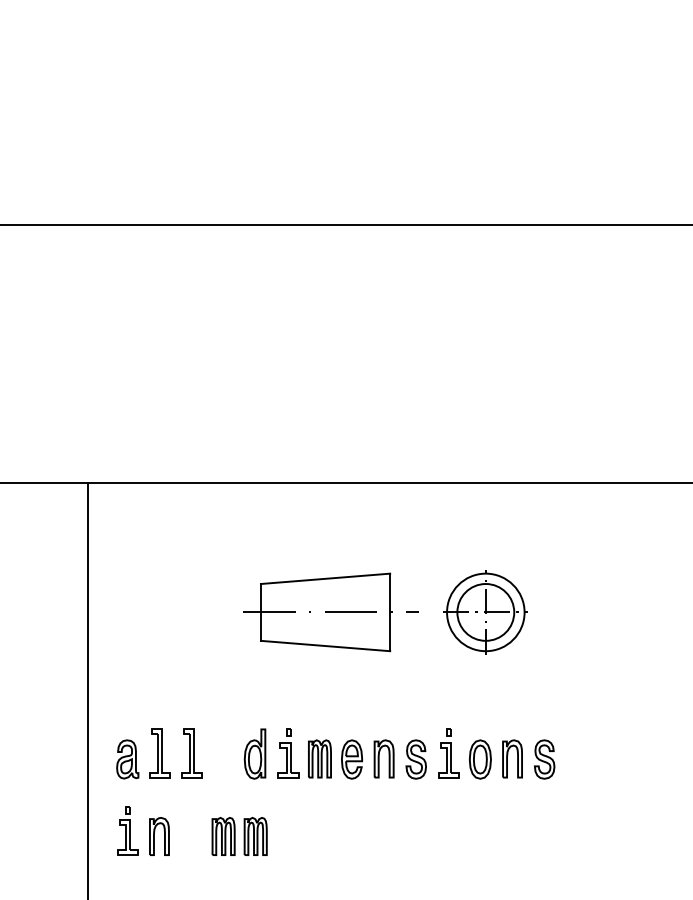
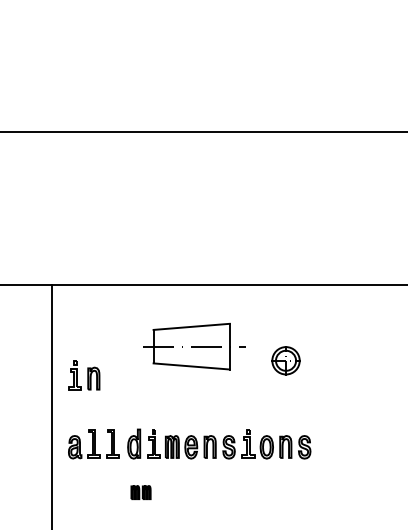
part: (330, 612) -> (194, 346), moved
part: (484, 612) -> (285, 360), size x0.6
part: (399, 753) -> (219, 443), moved
part: (143, 831) -> (84, 375), moved
part: (238, 836) -> (140, 492), size x0.6

